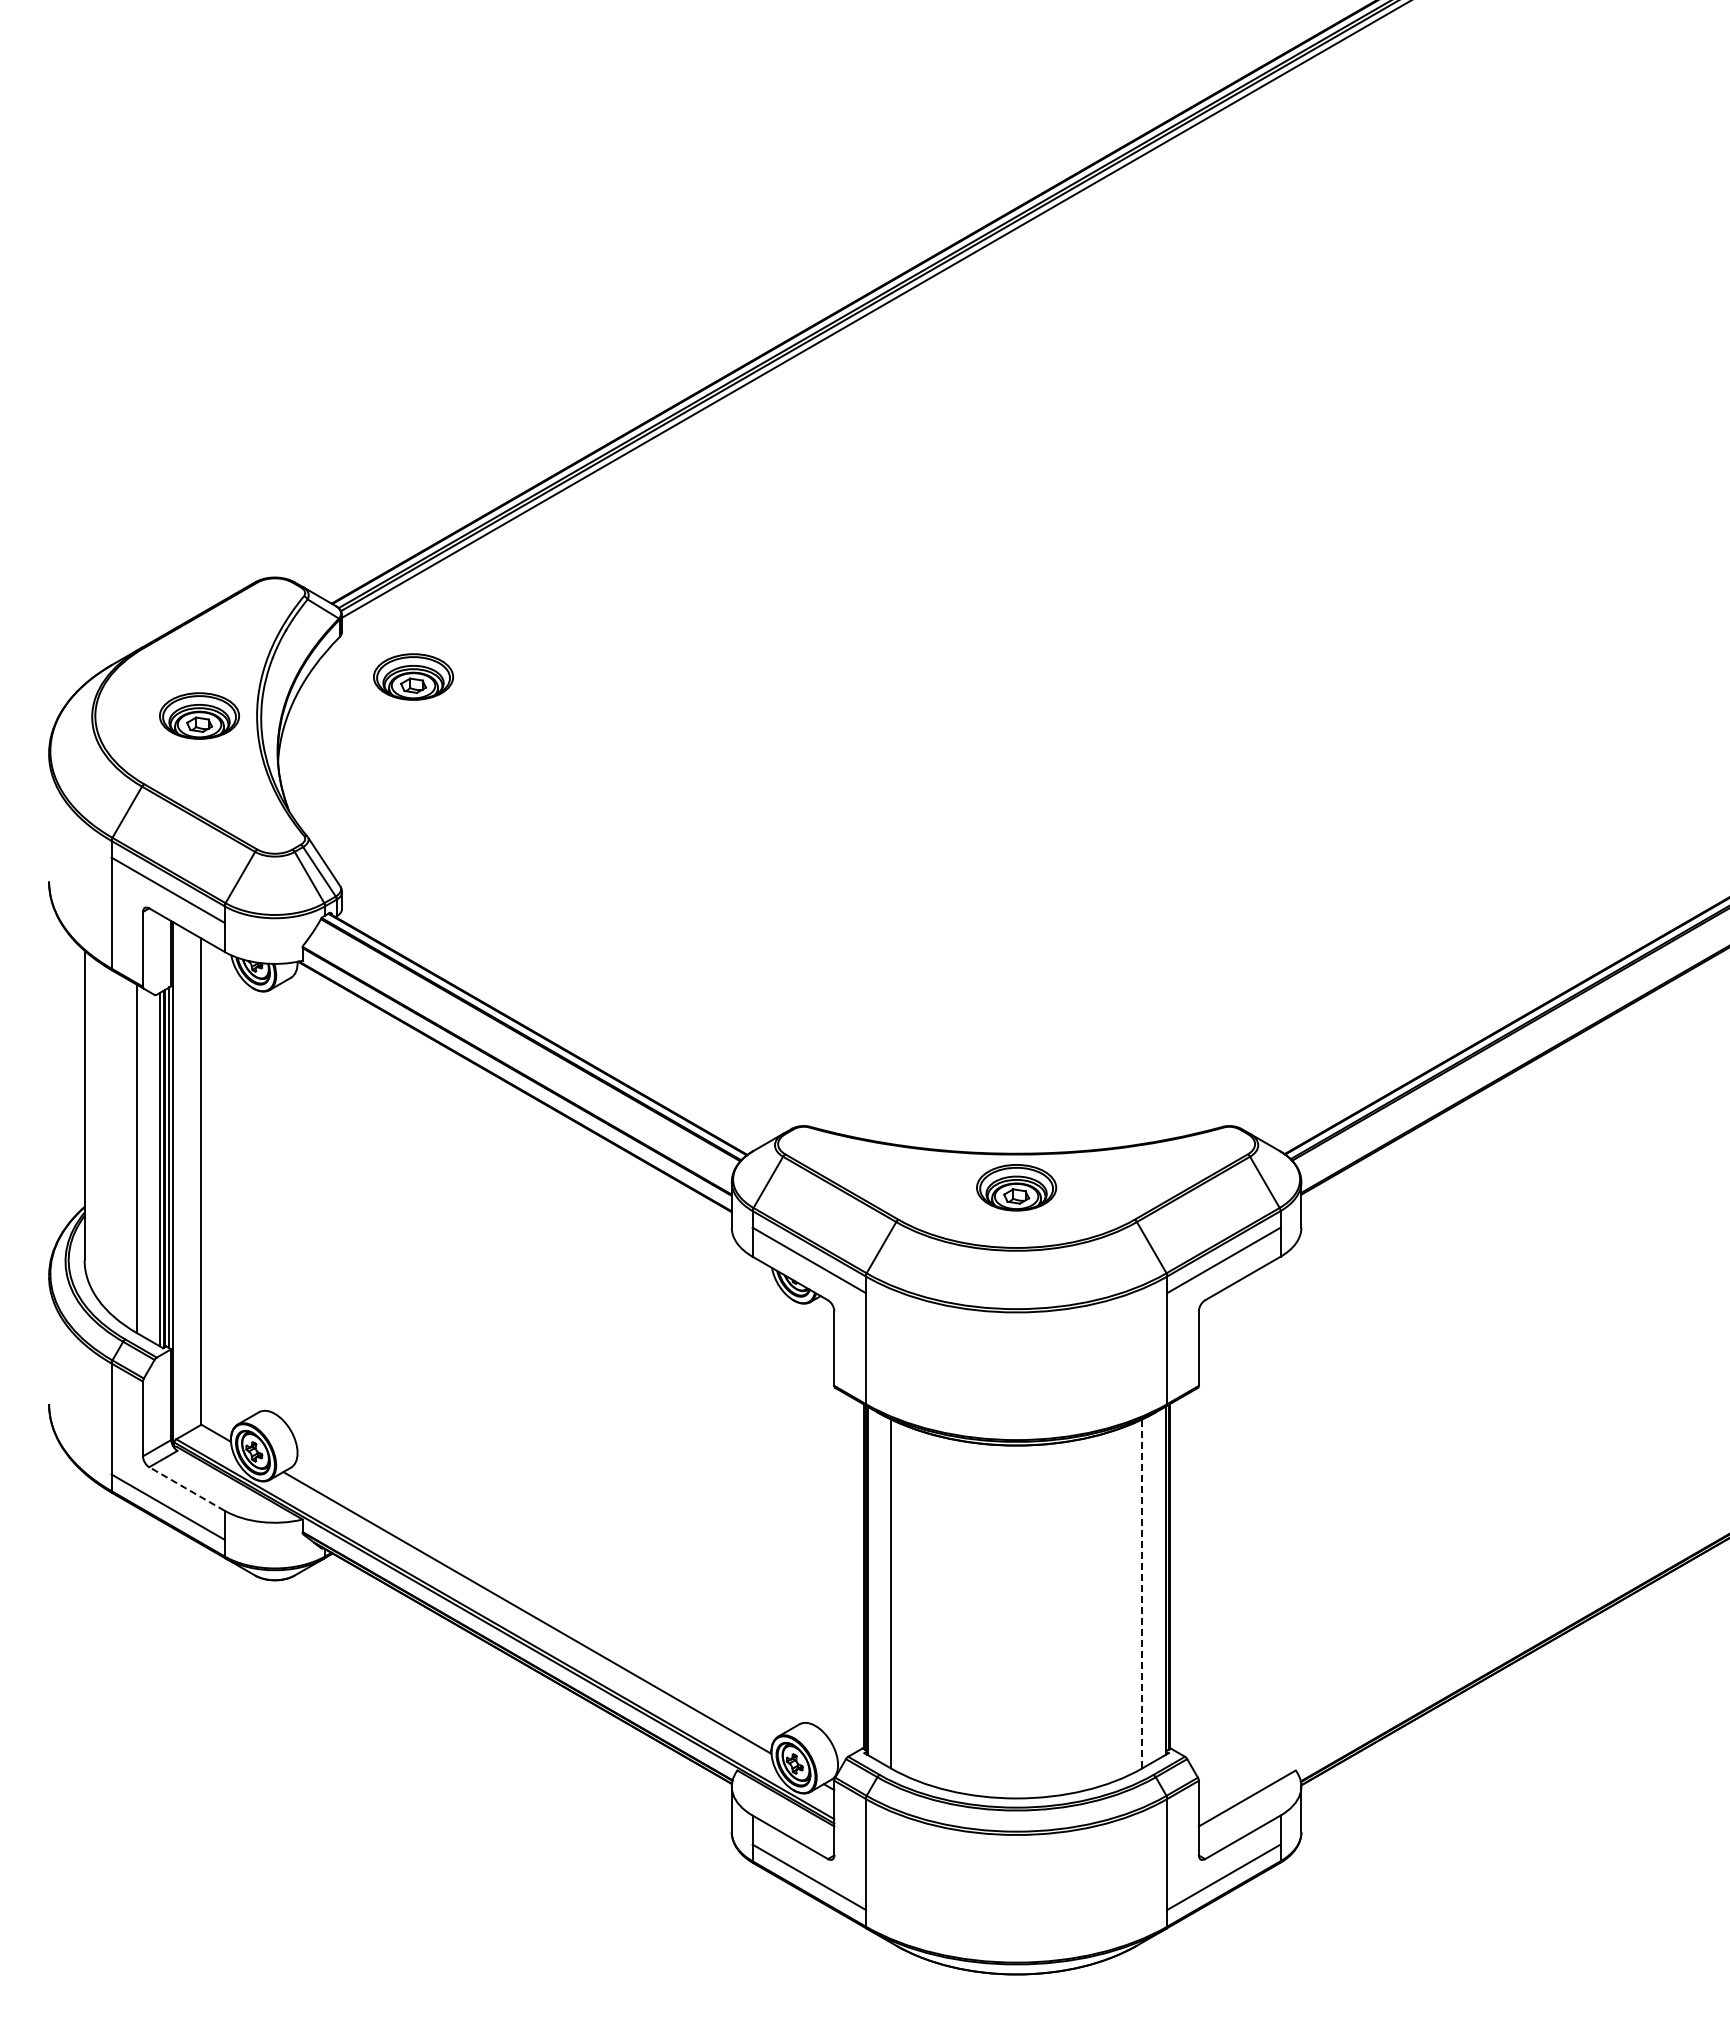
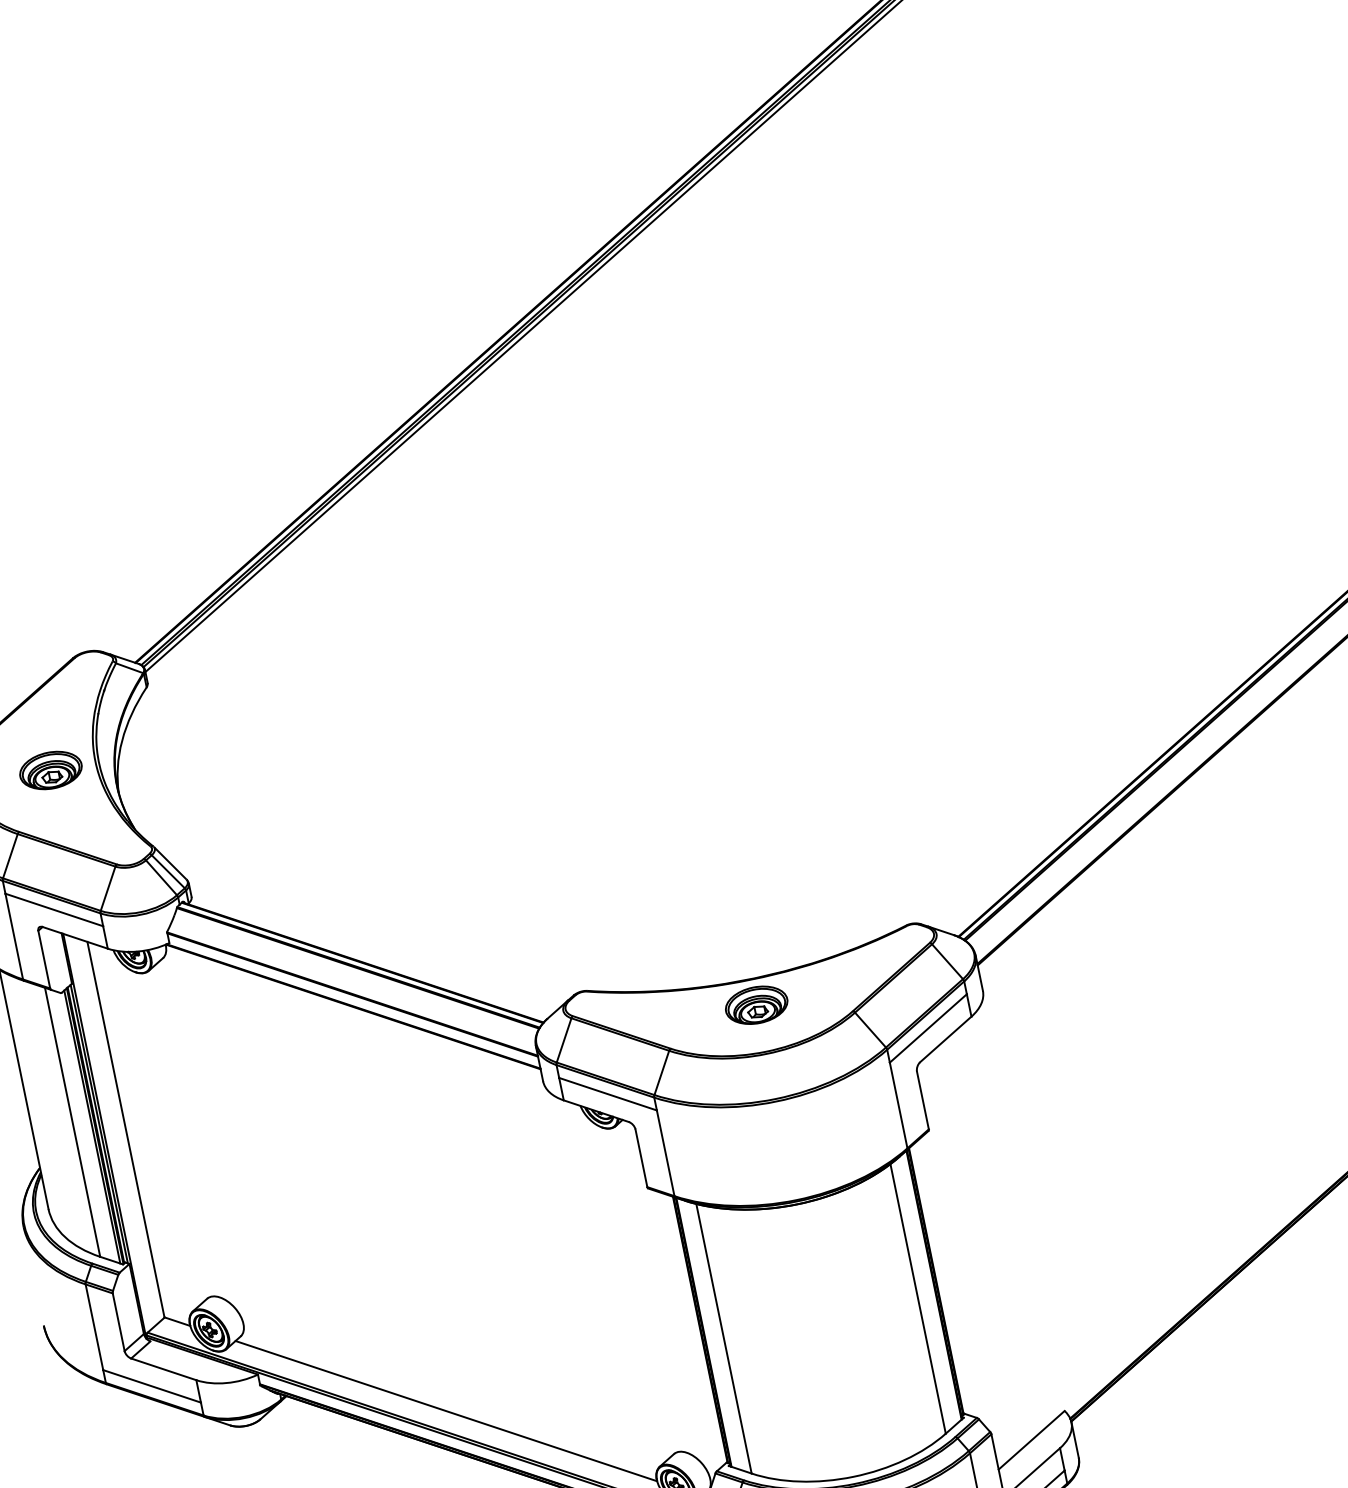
part: (413, 676) -> (209, 706), removed
line: (186, 1488) -> (163, 1369), dashed -> solid
line: (1142, 1593) -> (918, 1298), dashed -> solid

